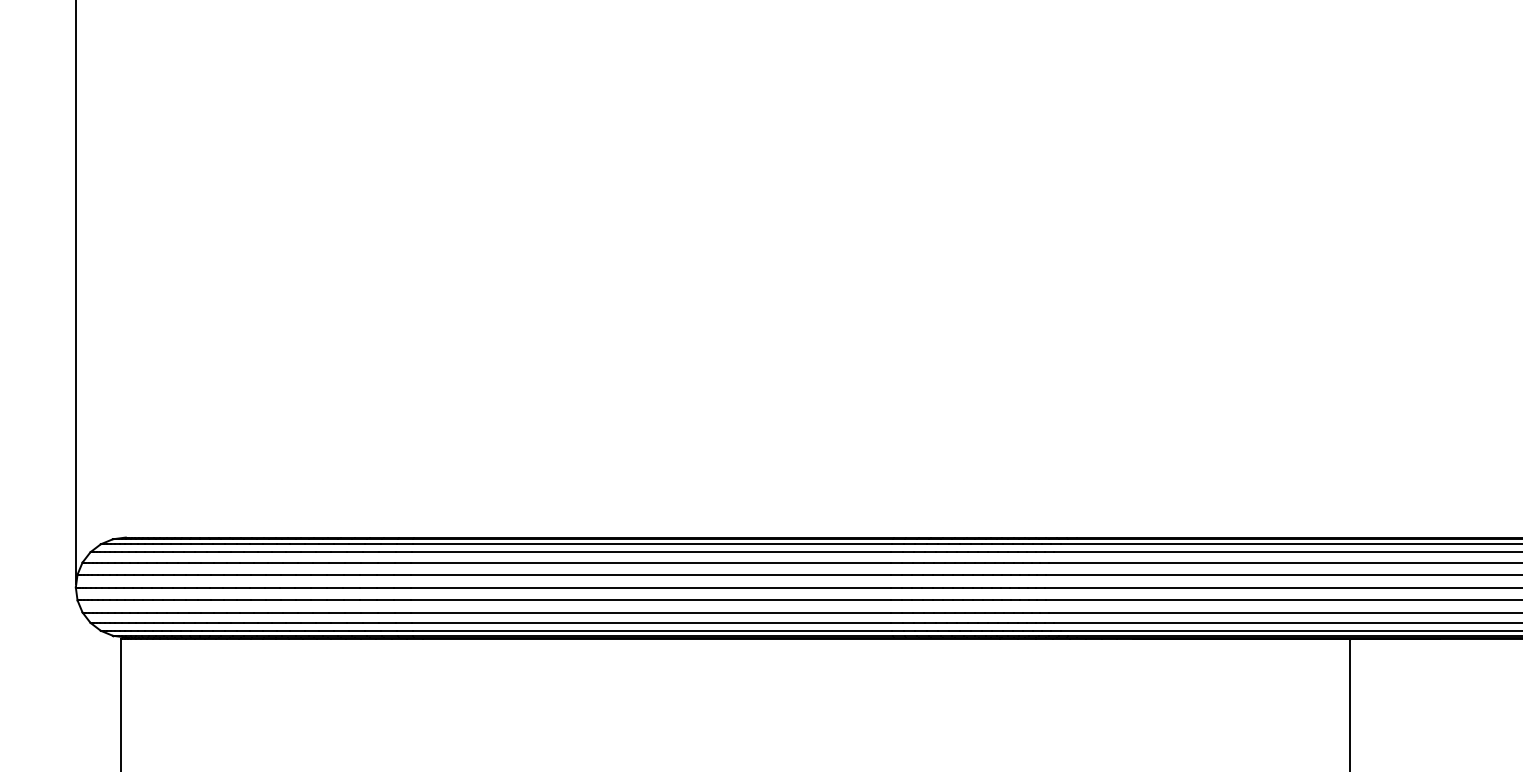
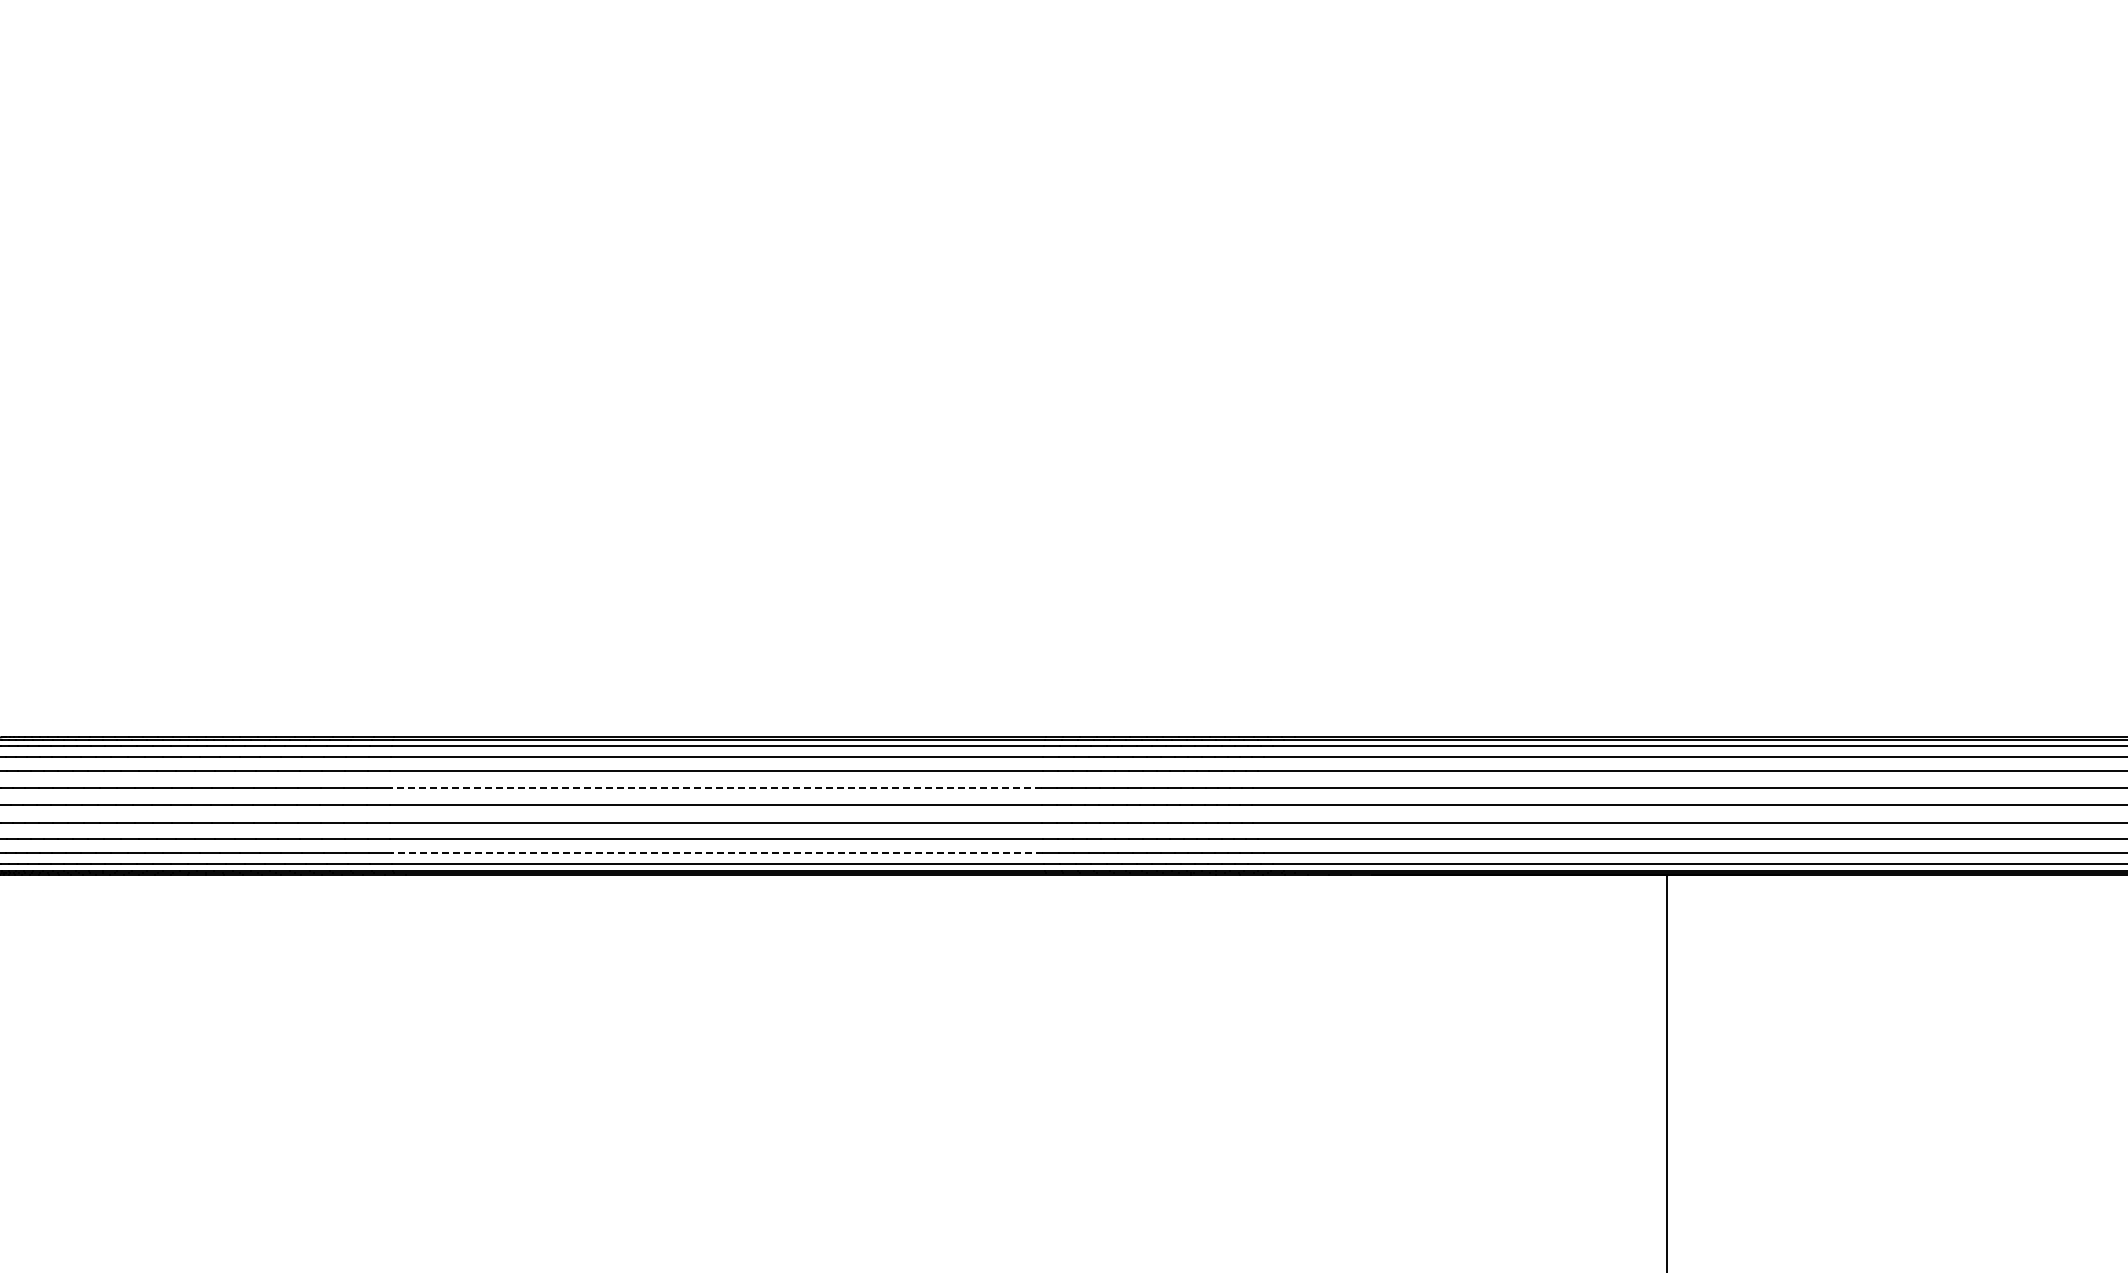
line: (650, 574) -> (715, 787), solid -> dashed
line: (651, 623) -> (716, 853), solid -> dashed

